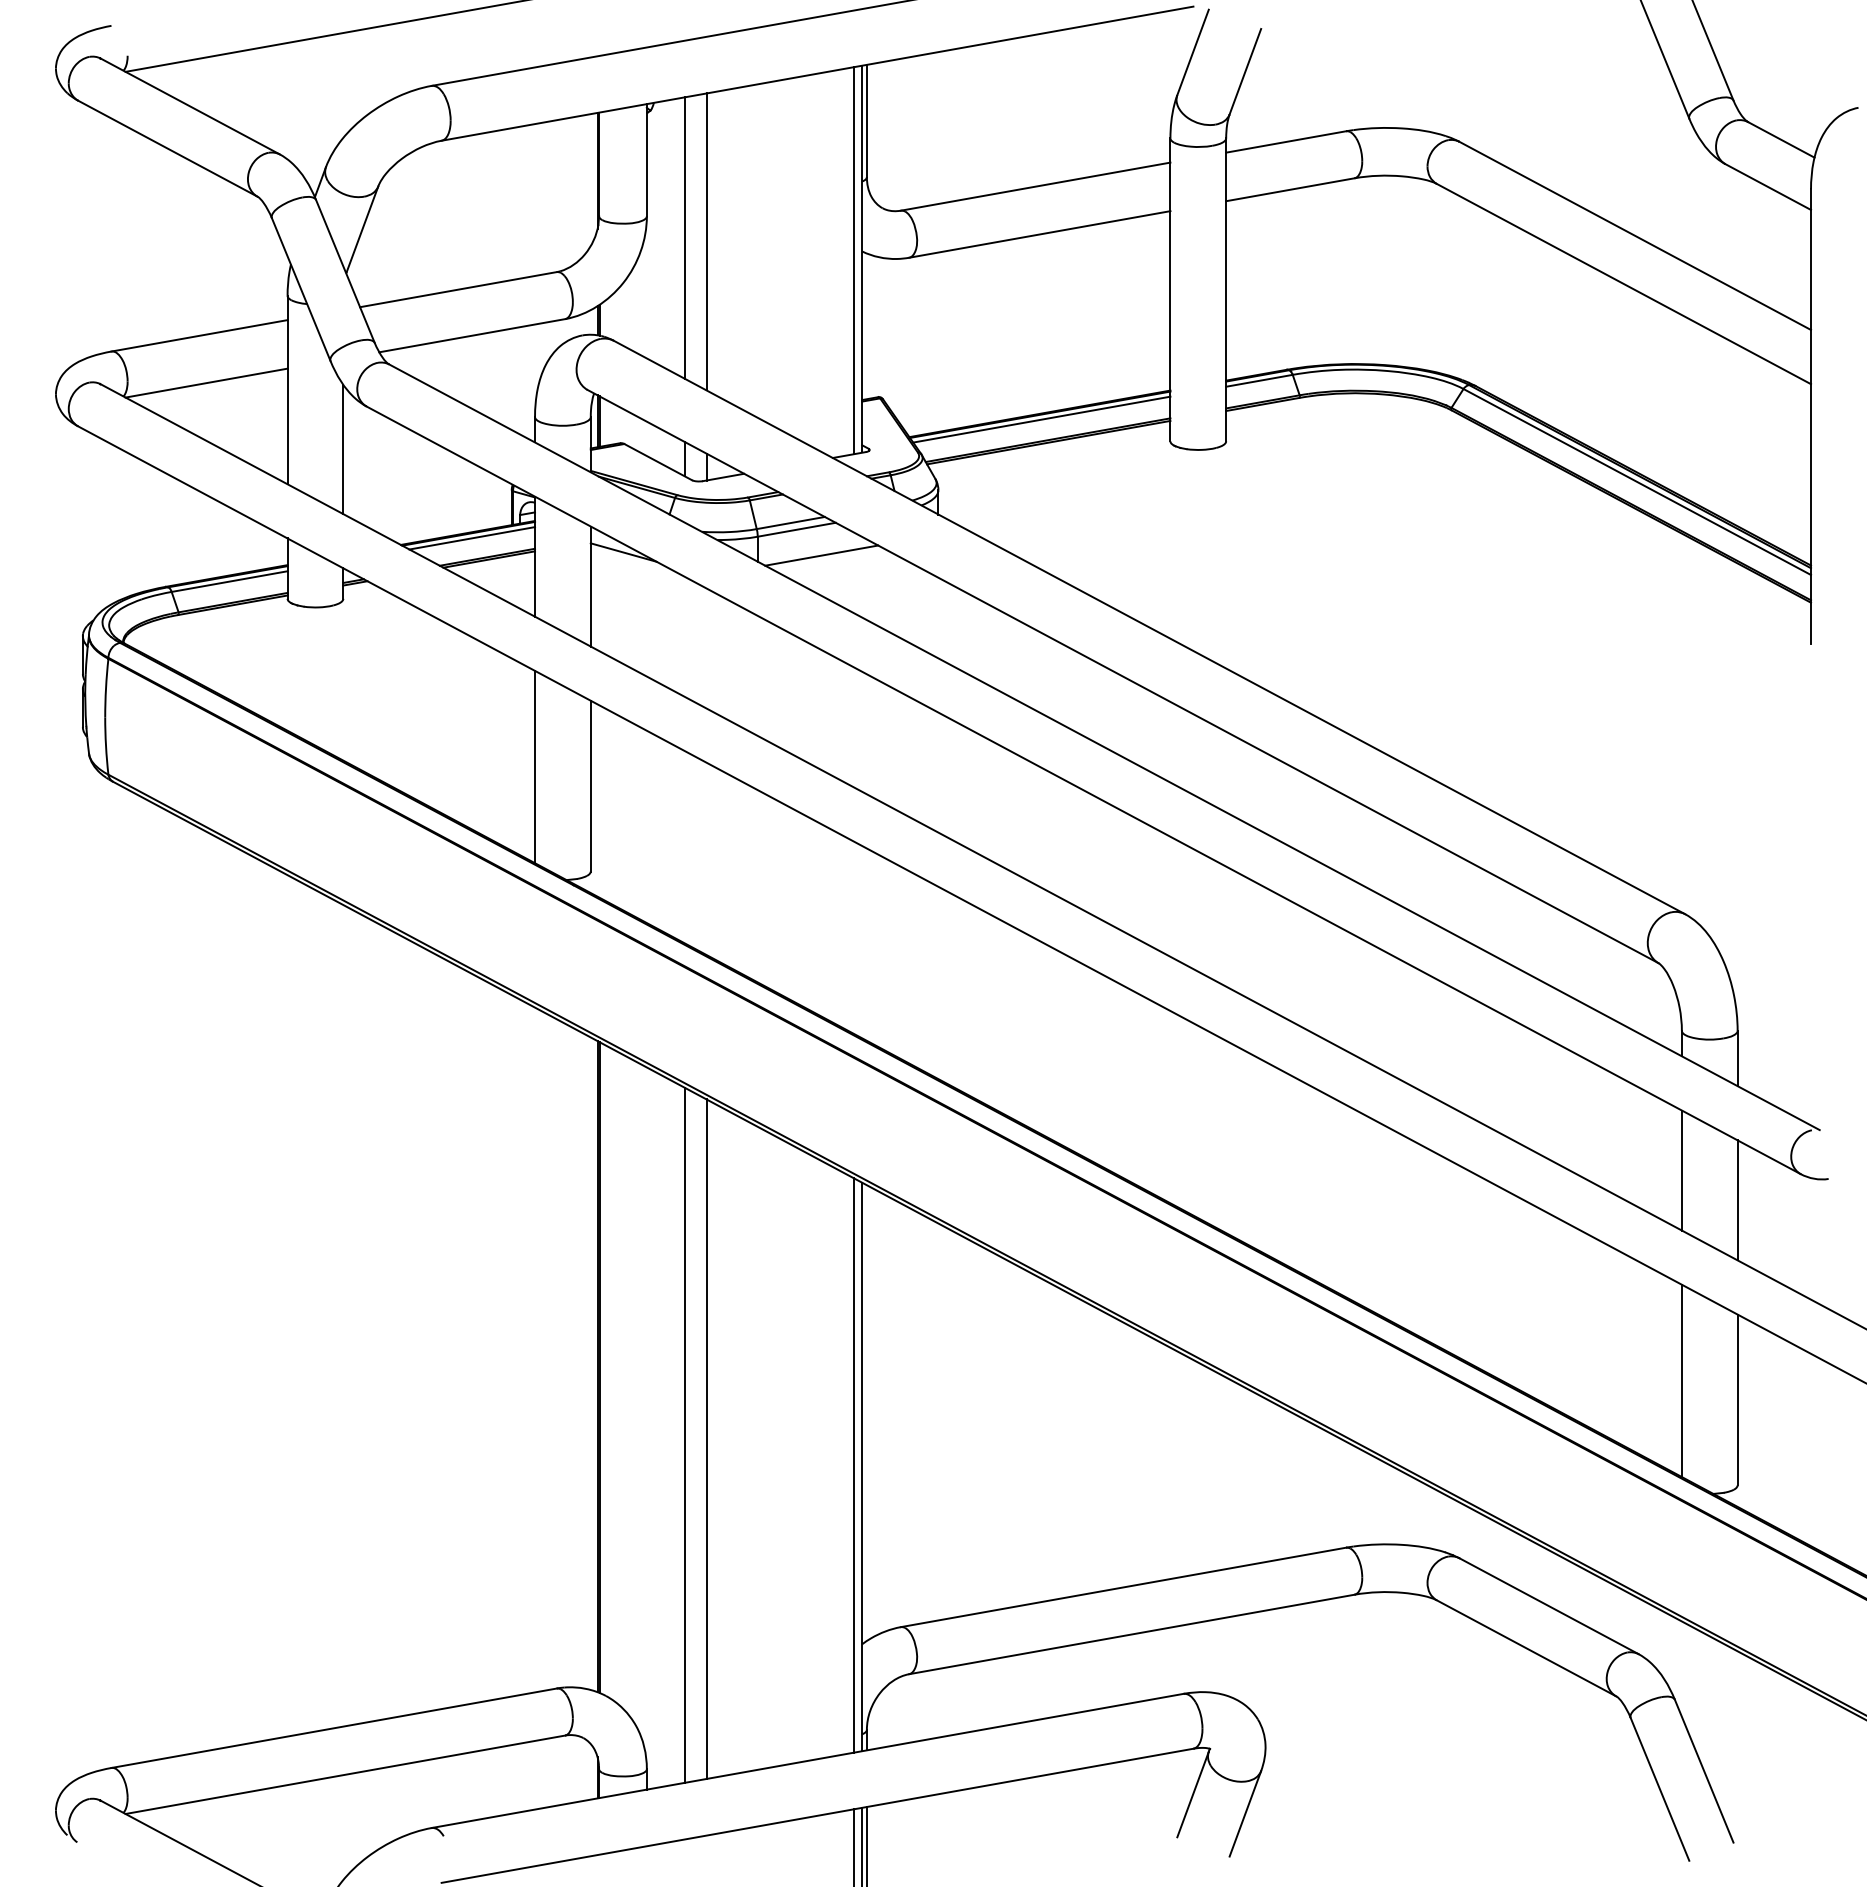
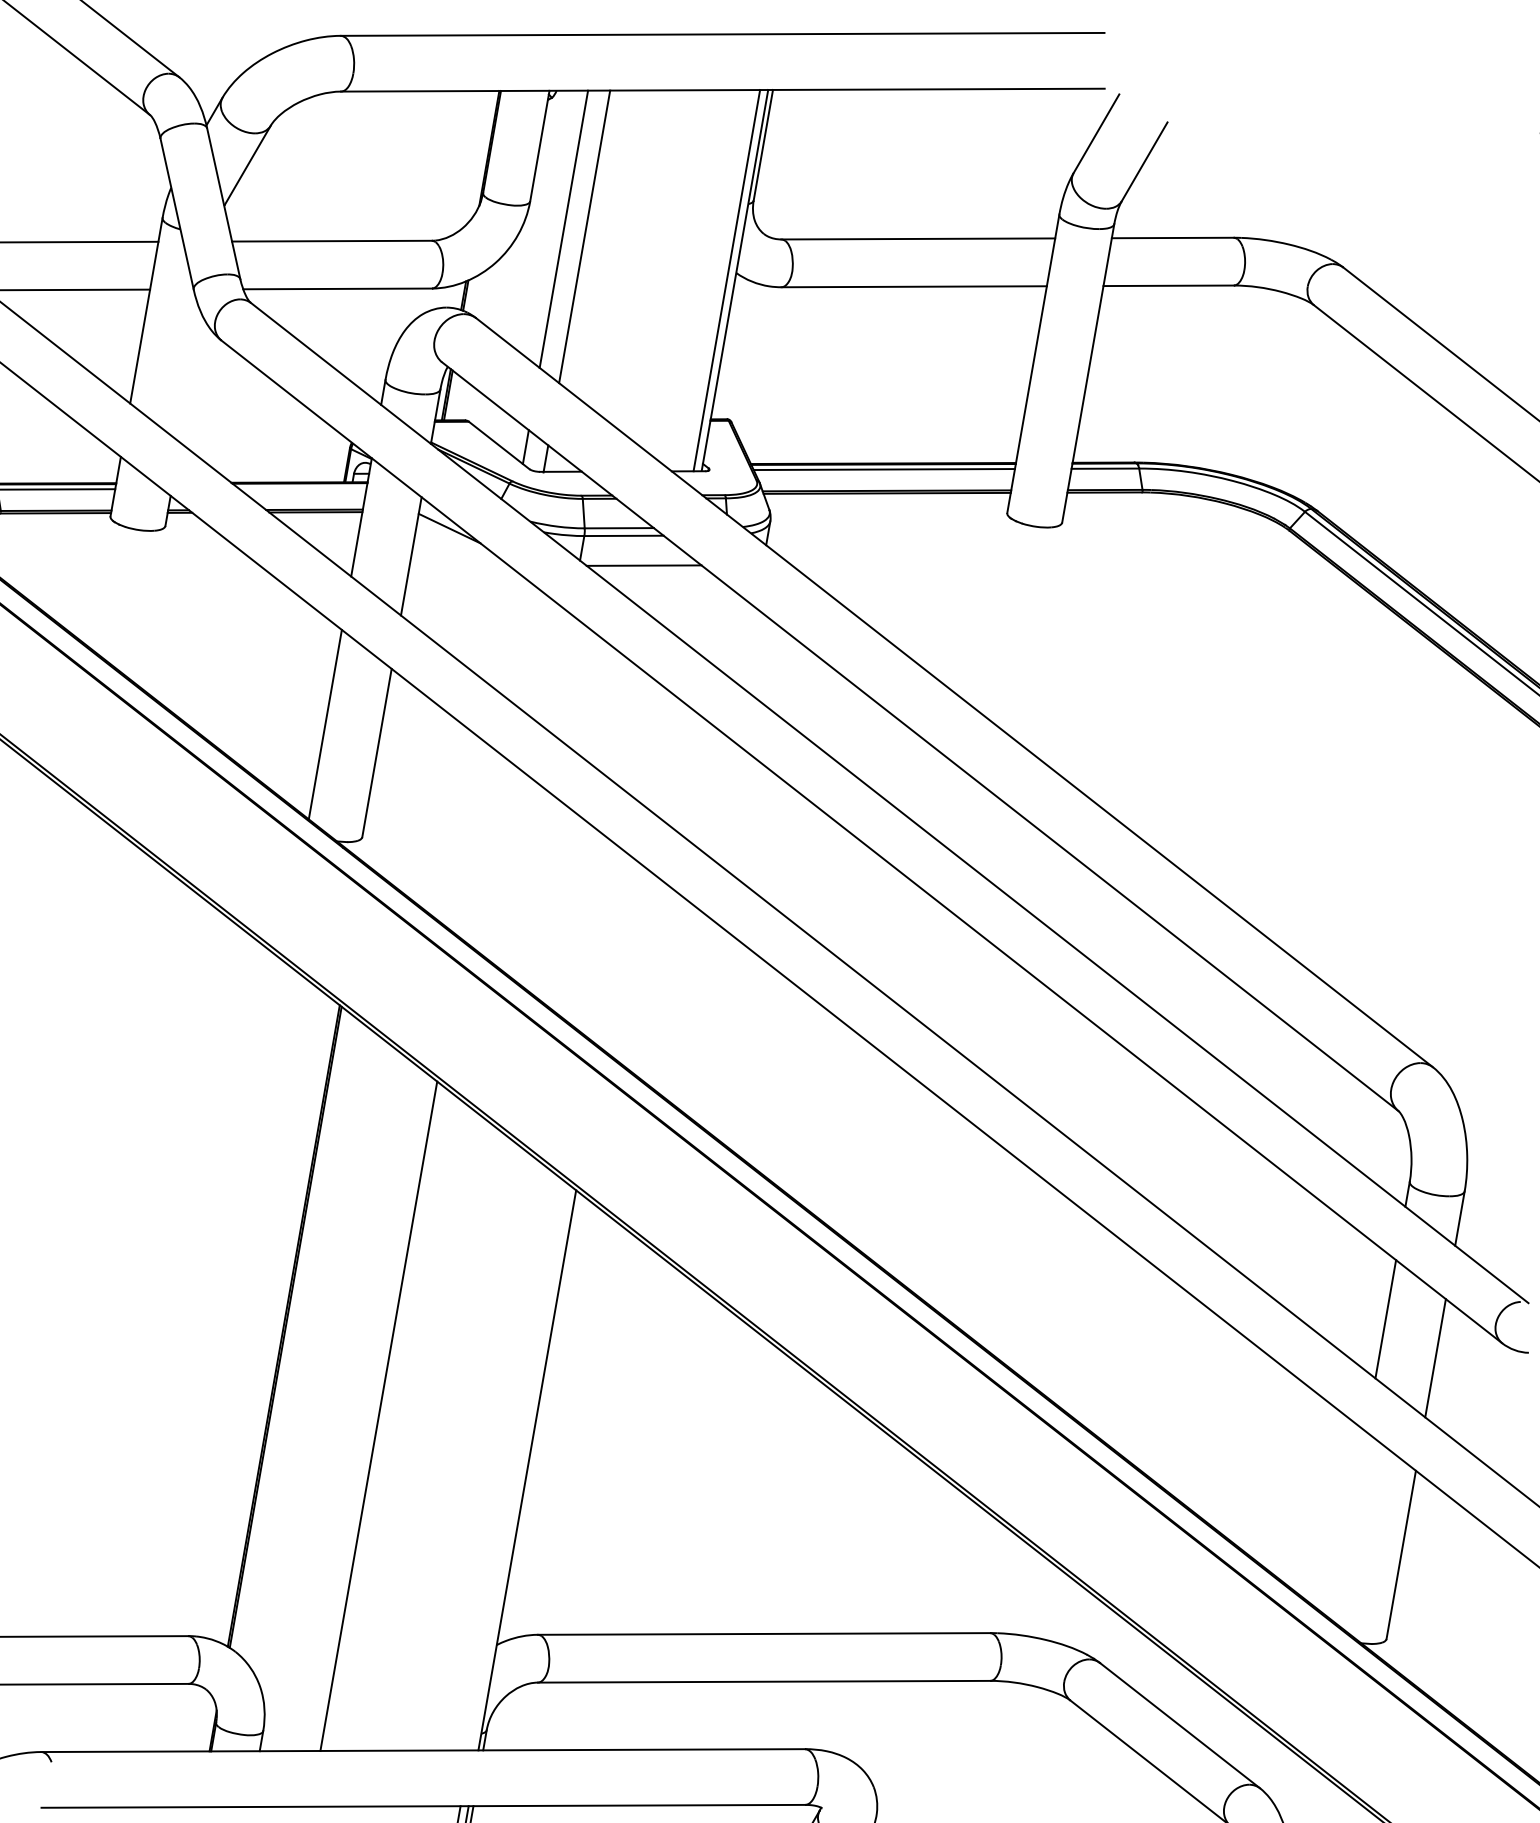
line: (343, 449) -> (191, 378), removed
line: (472, 538) -> (303, 488), removed
line: (1681, 1380) -> (1349, 1526), removed
line: (684, 1434) -> (357, 1407), removed
line: (854, 1465) -> (519, 1467), removed

